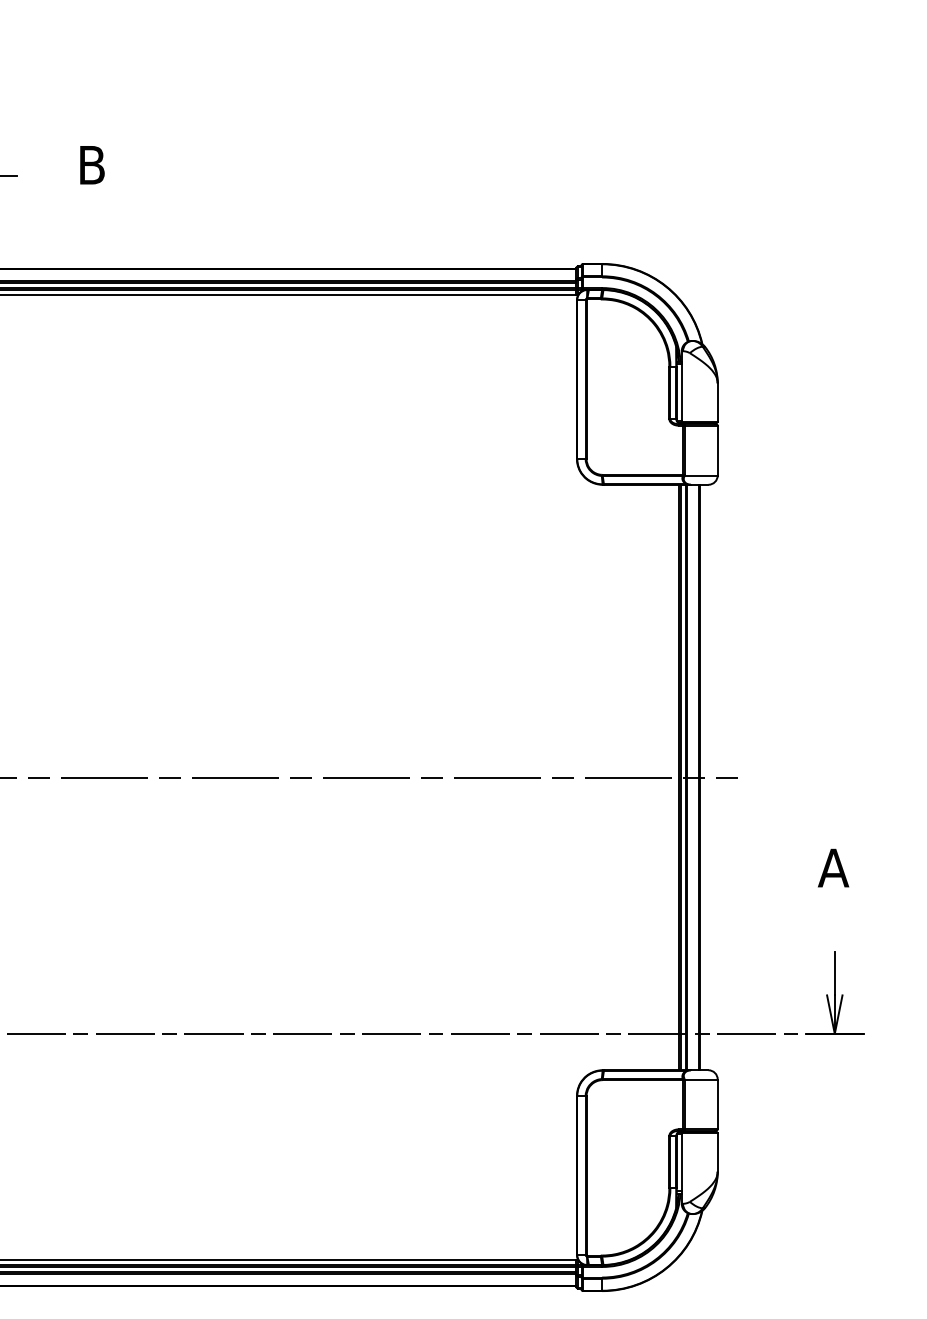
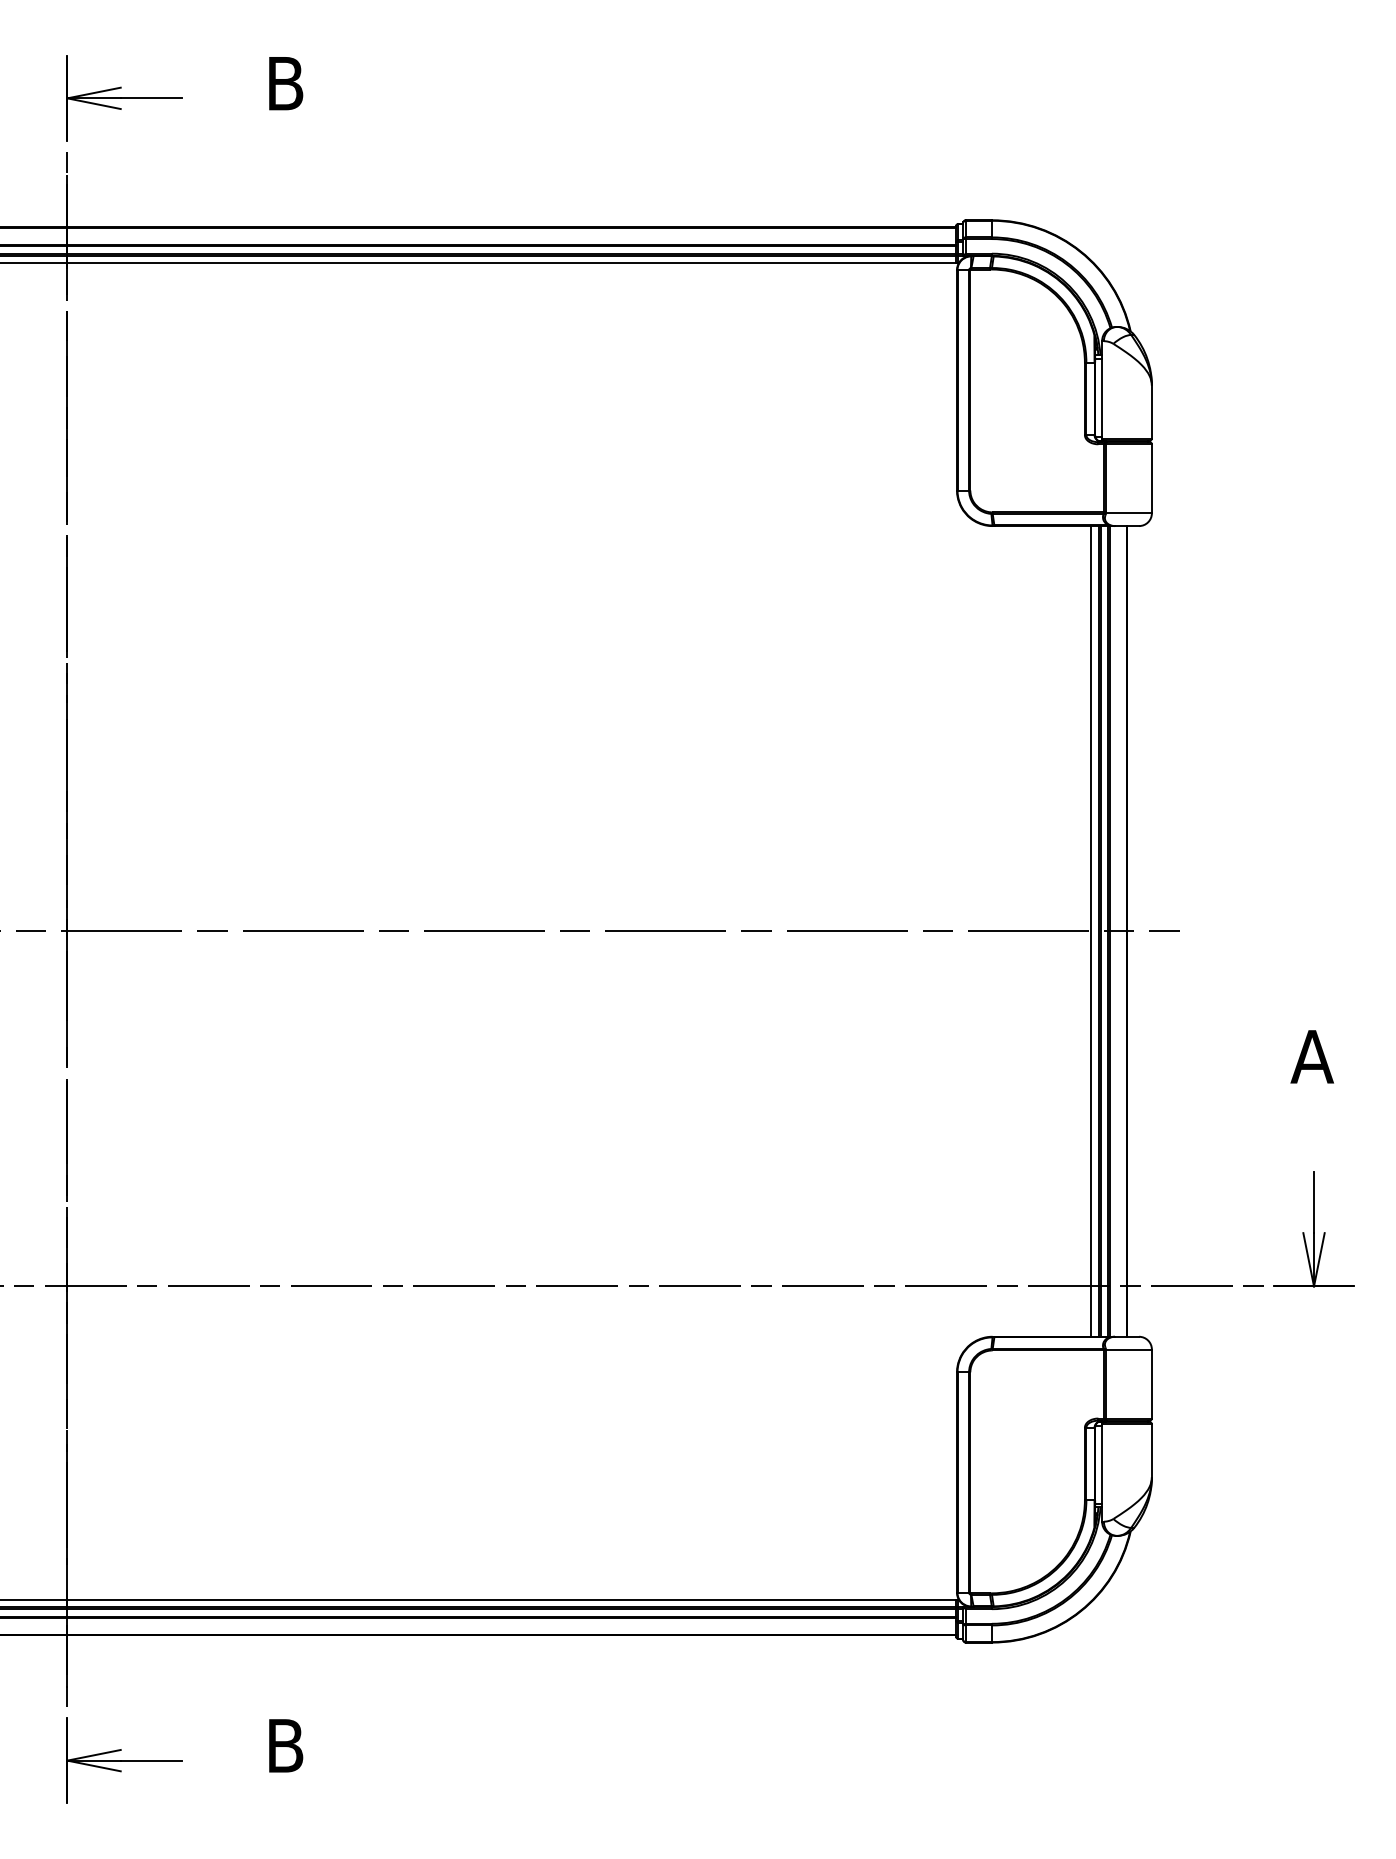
line: (674, 777) -> (1091, 931), added

